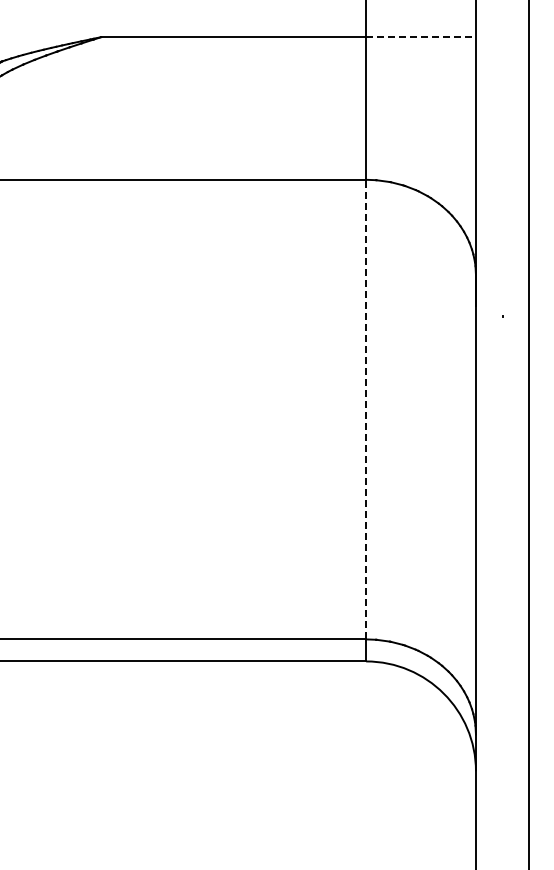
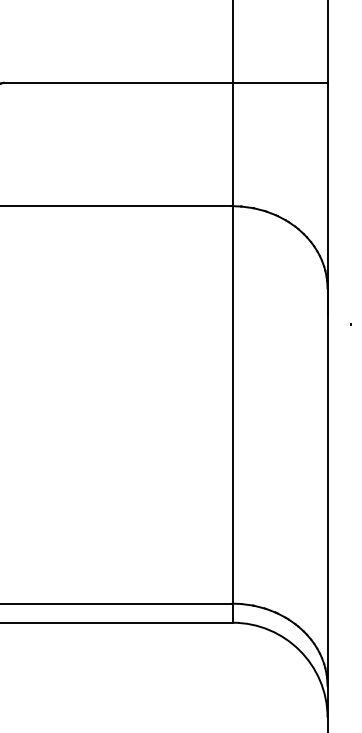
line: (421, 37) -> (280, 83), dashed -> solid
line: (366, 409) -> (232, 404), dashed -> solid

